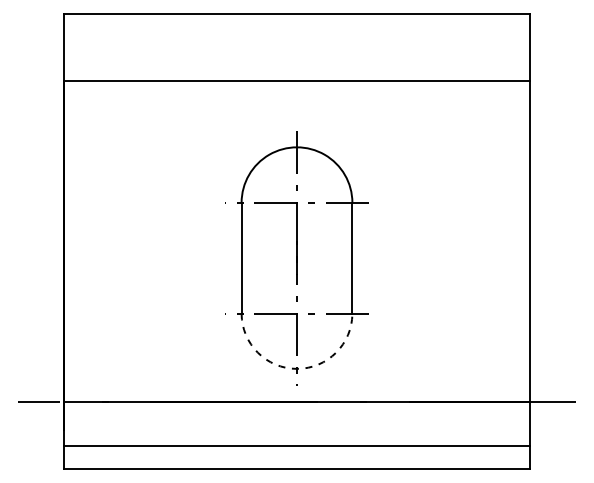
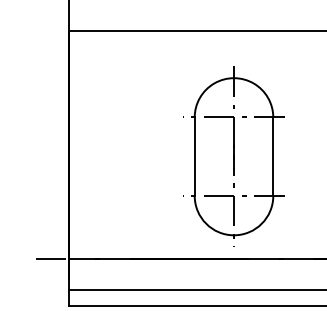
arc: (297, 368) -> (234, 235), dashed -> solid

